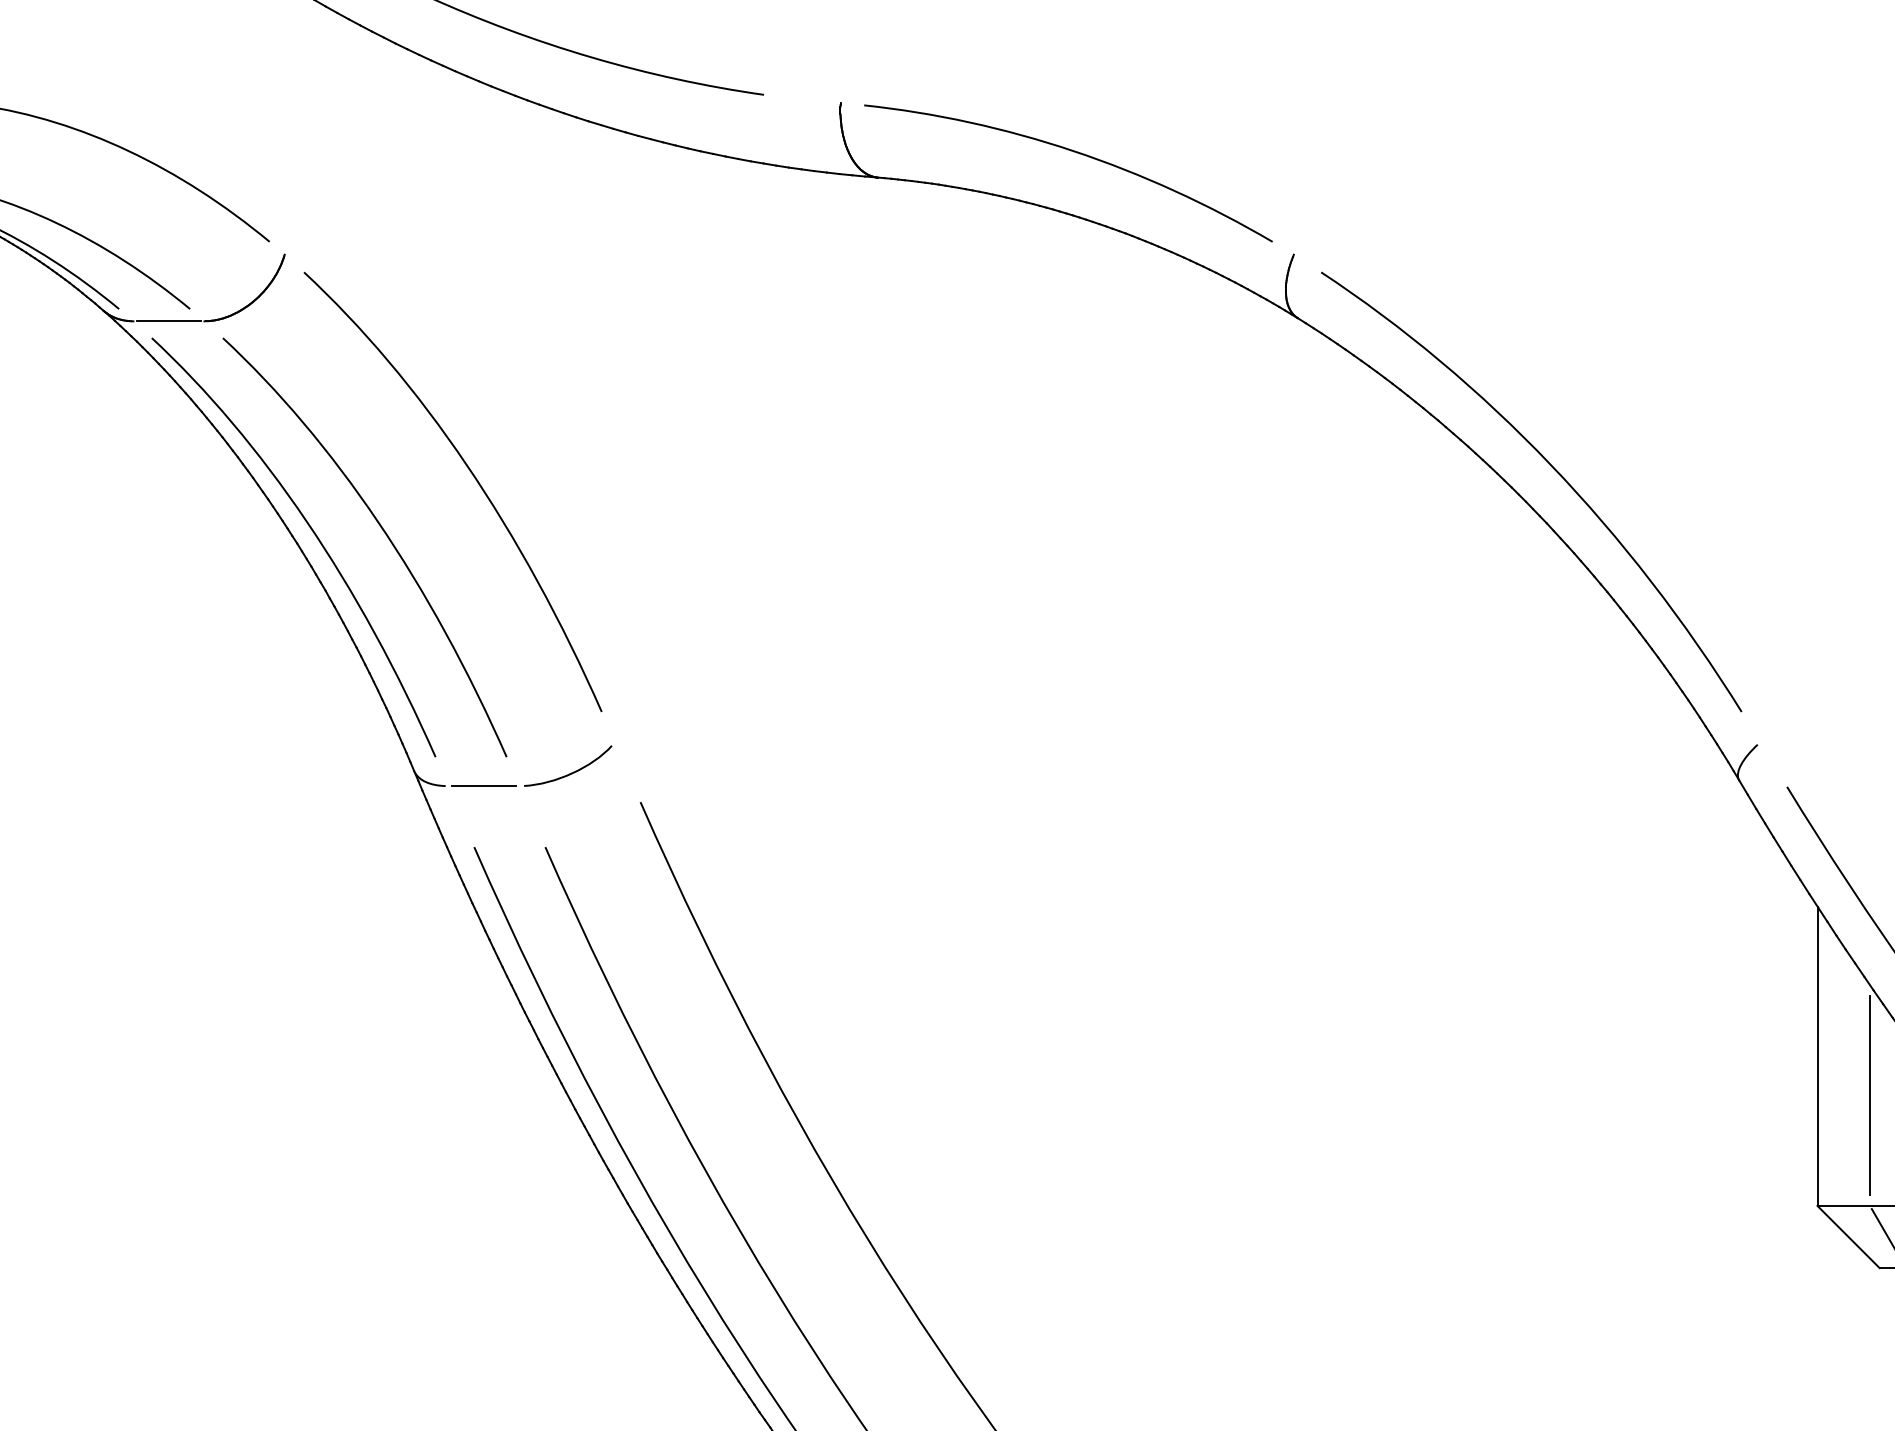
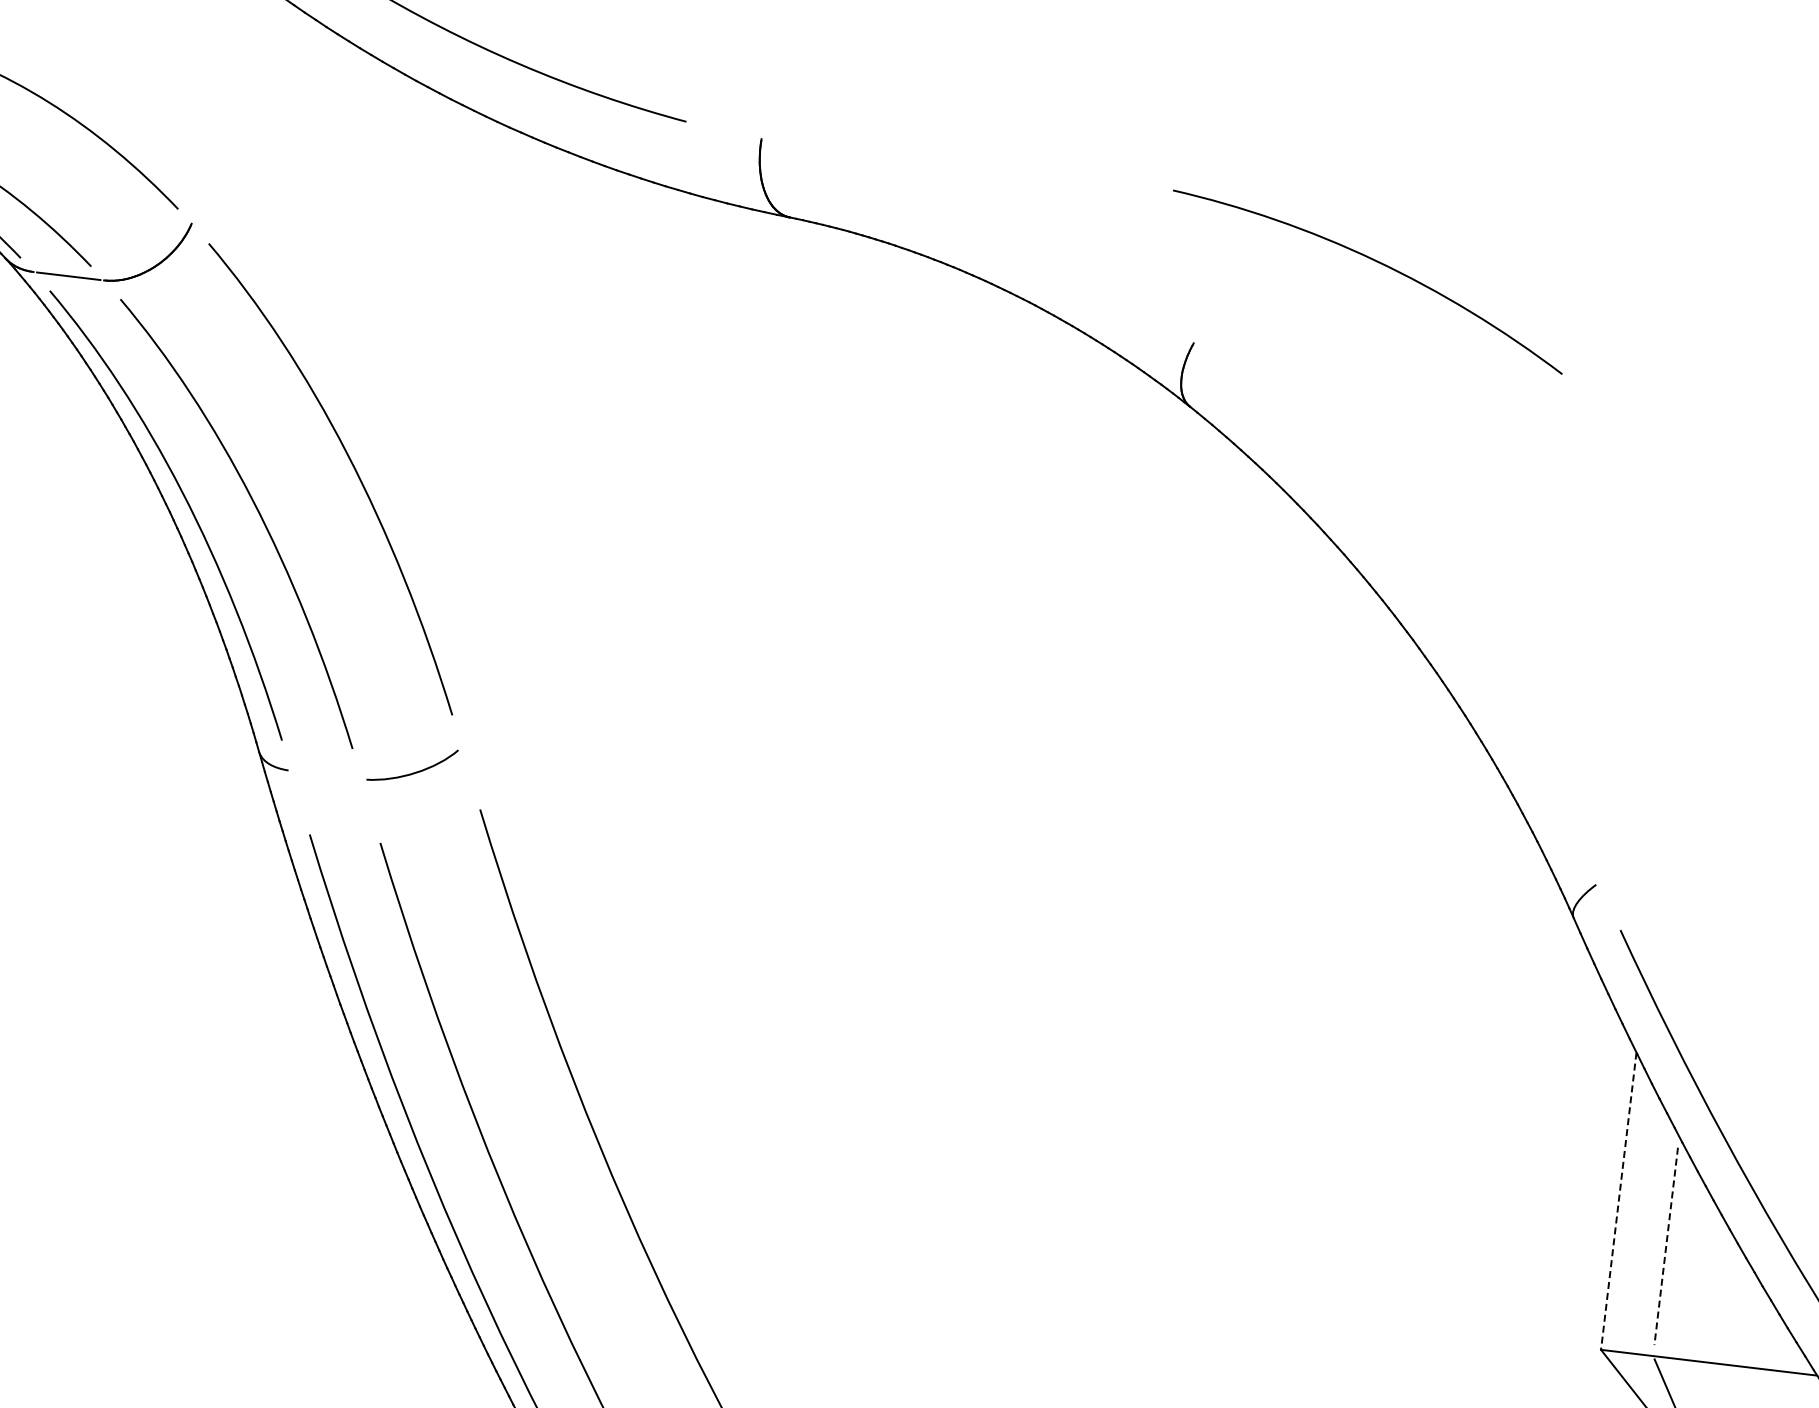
curve: (1076, 153) -> (1378, 263), moved
curve: (1553, 469) -> (1426, 587), removed
line: (483, 786) -> (326, 775), removed
line: (1817, 1056) -> (1618, 1201), solid -> dashed
line: (1869, 1096) -> (1665, 1247), solid -> dashed

